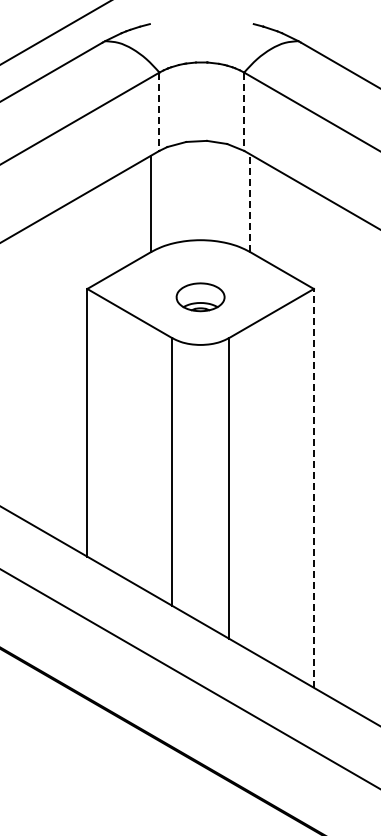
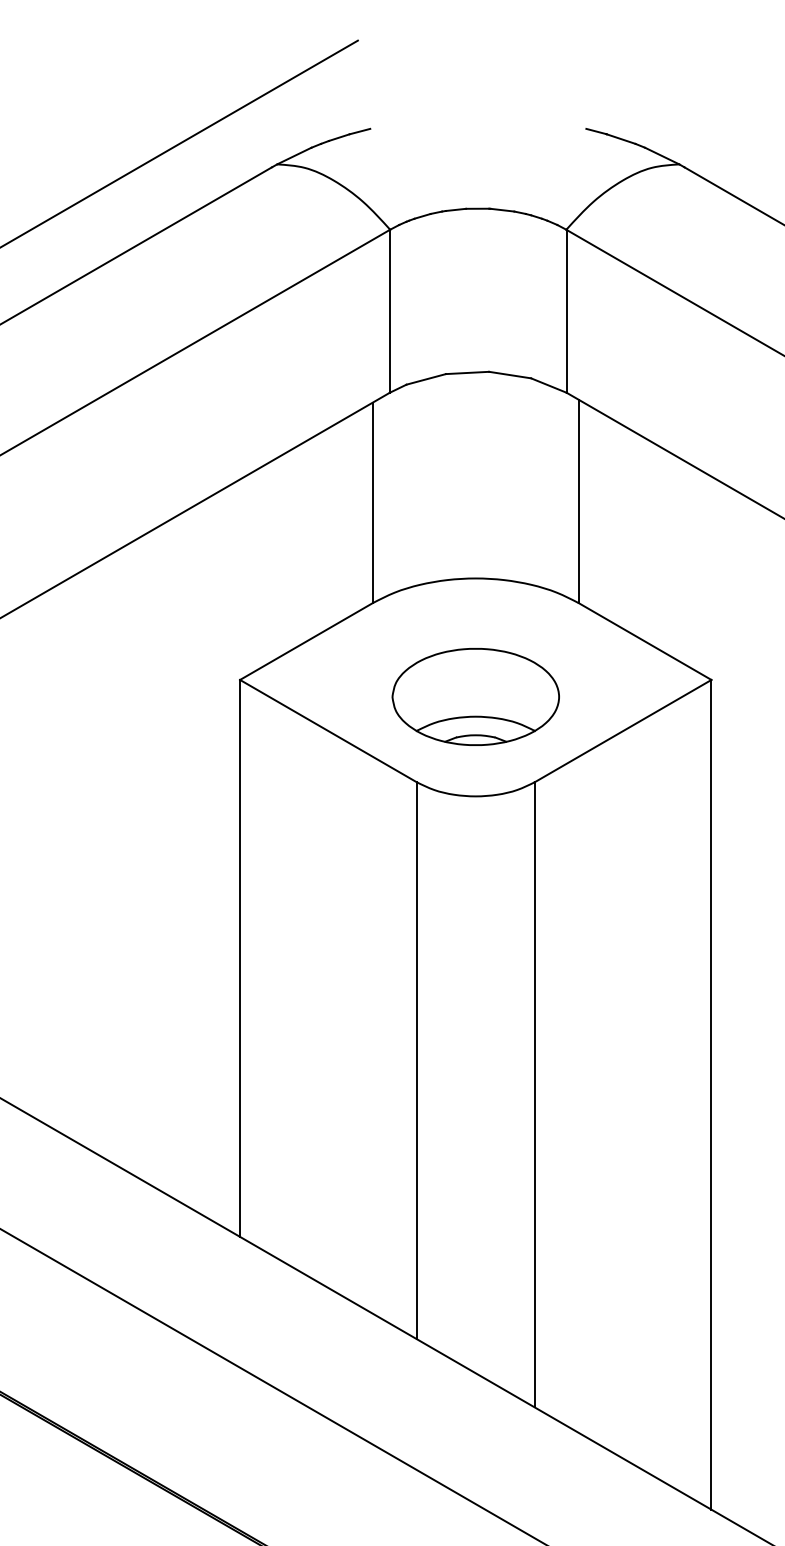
line: (159, 112) -> (390, 312), dashed -> solid
line: (244, 112) -> (567, 312), dashed -> solid
line: (250, 203) -> (579, 502), dashed -> solid
part: (200, 297) -> (475, 697), size x1.67
line: (313, 487) -> (710, 1092), dashed -> solid

